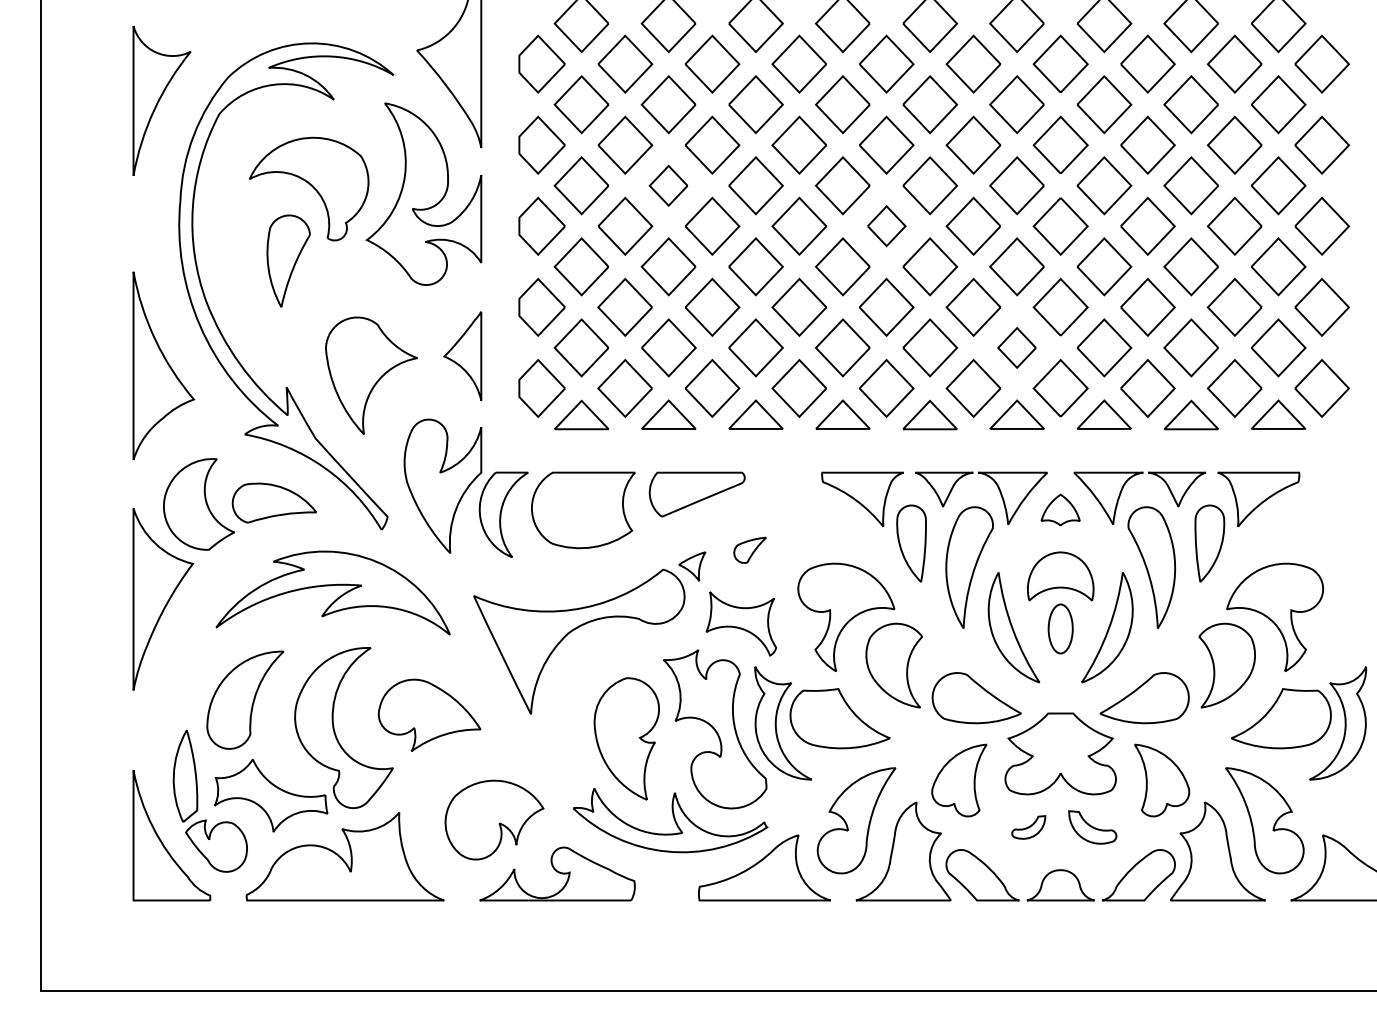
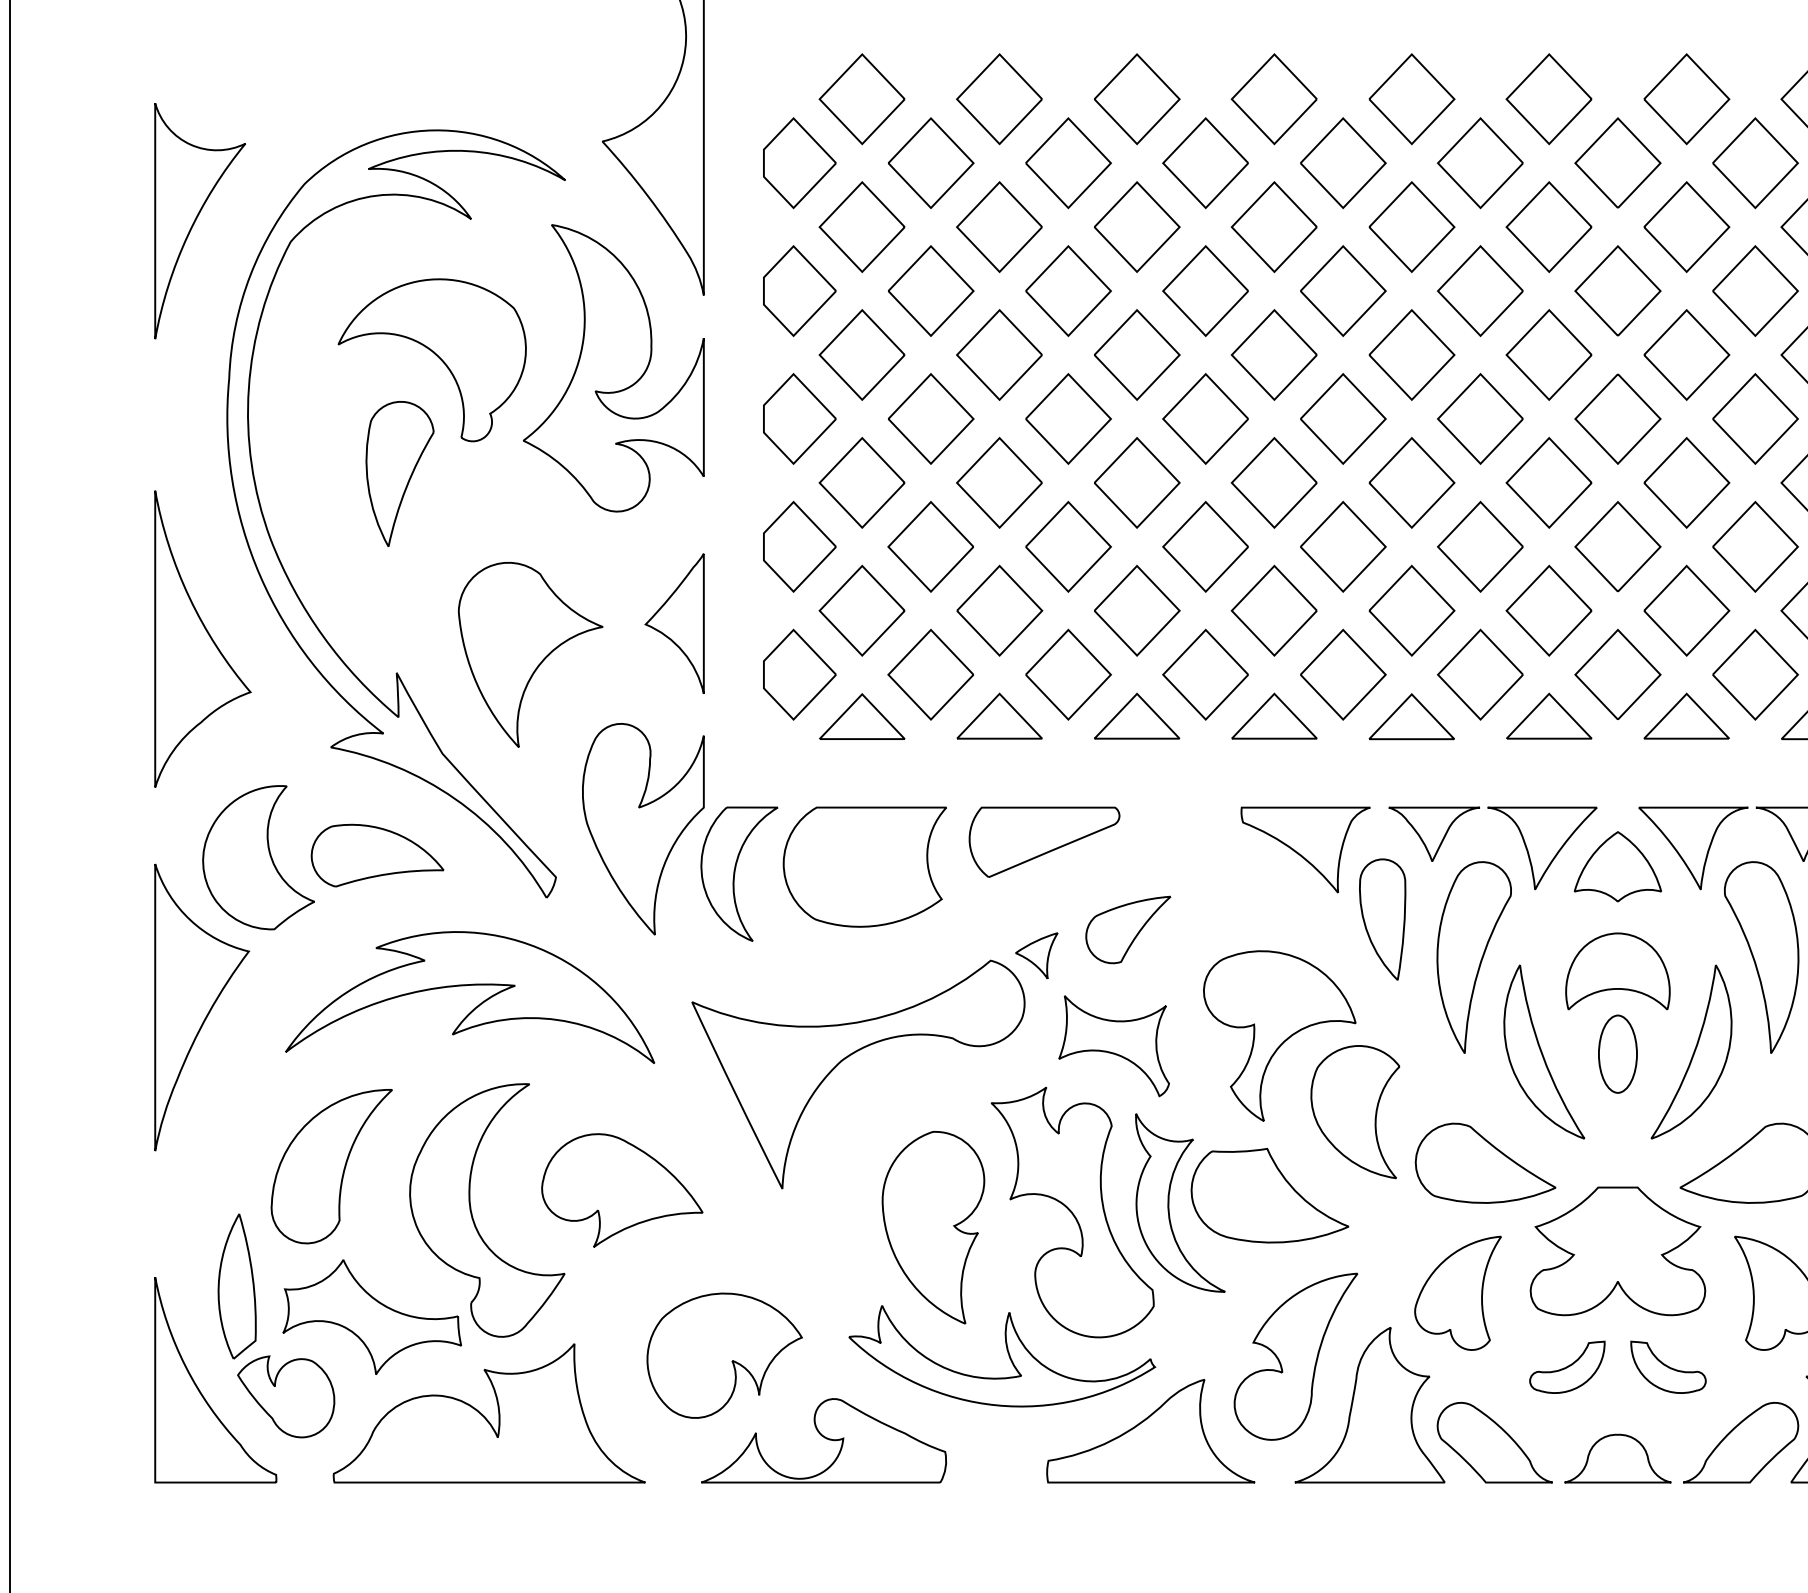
part: (668, 185) -> (999, 354), size x1.43
part: (886, 225) -> (1343, 417), size x1.43
part: (1016, 347) -> (1548, 610), size x1.43
part: (1060, 509) -> (1617, 865), size x1.43
part: (749, 550) -> (1126, 930), size x1.67
part: (1028, 827) -> (1567, 1367), size x1.43

